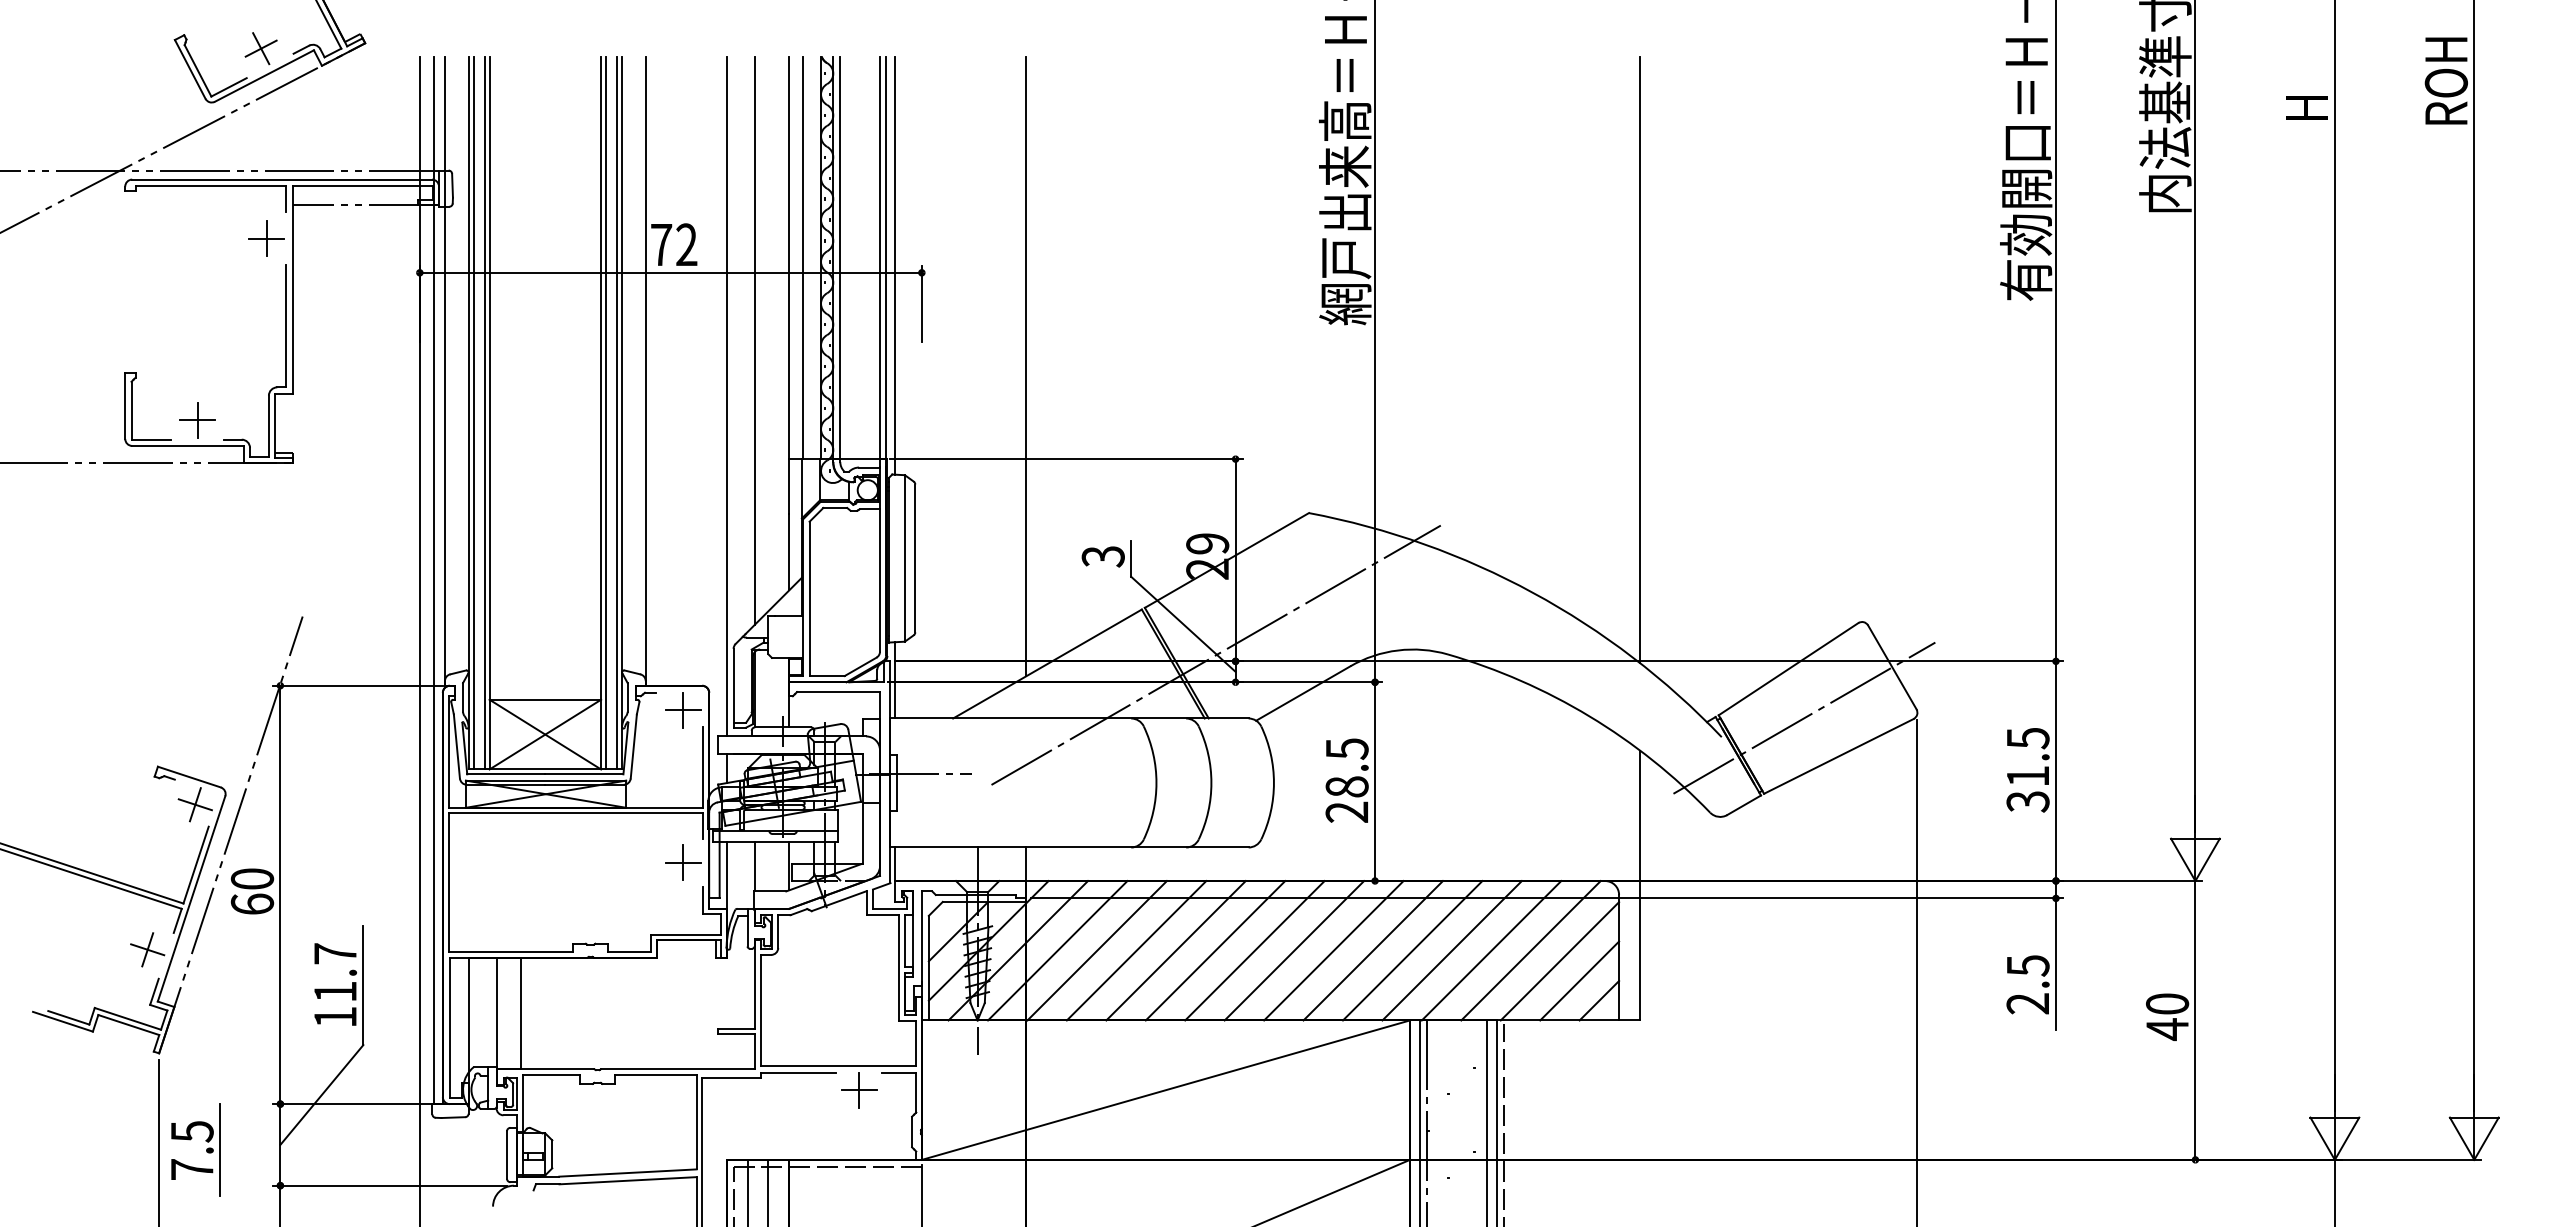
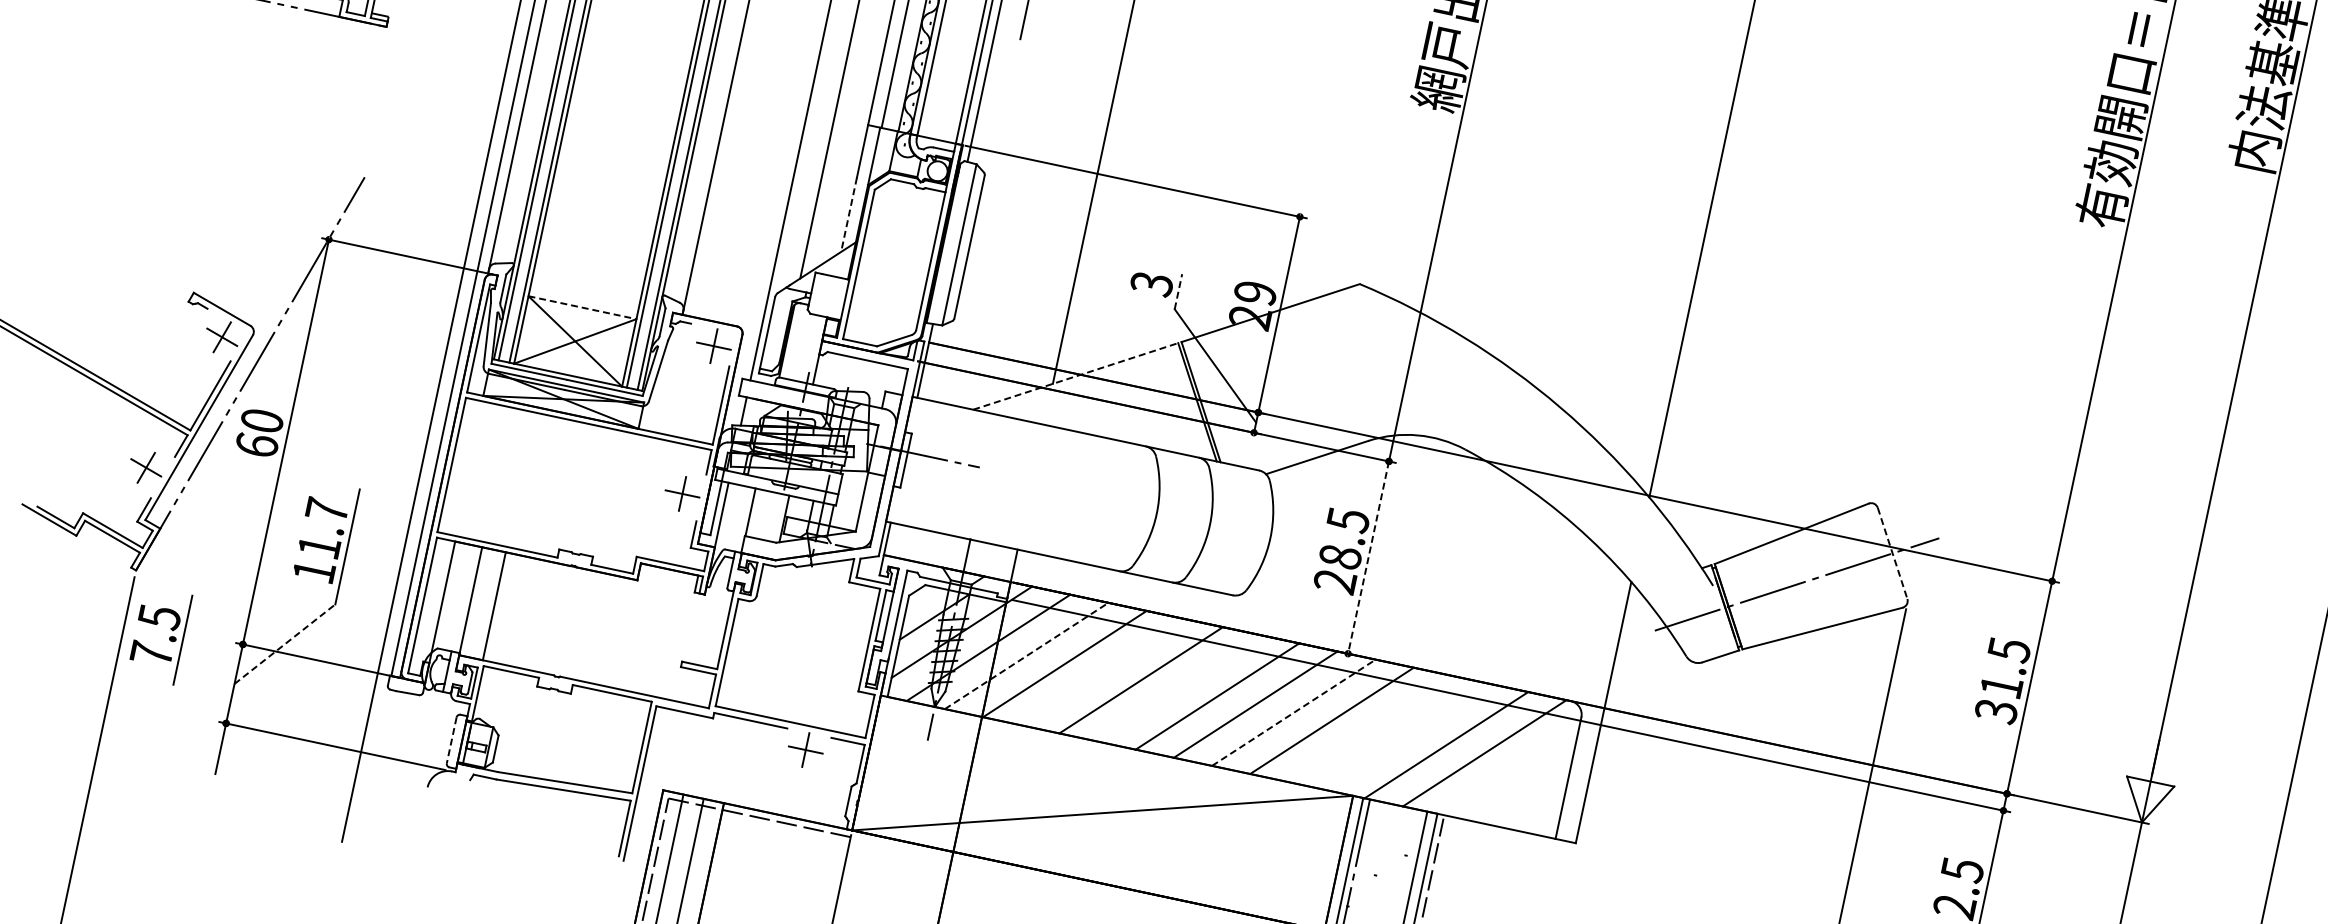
line: (789, 552) -> (849, 215), solid -> dashed
line: (1131, 558) -> (1178, 291), solid -> dashed
line: (1215, 654) -> (1240, 401), removed
line: (1047, 664) -> (1075, 376), solid -> dashed
line: (1892, 667) -> (1892, 553), solid -> dashed
line: (545, 699) -> (582, 307), solid -> dashed
line: (1375, 782) -> (1368, 558), solid -> dashed
line: (1057, 950) -> (1026, 655), solid -> dashed
line: (1136, 950) -> (1102, 671), removed
line: (1215, 950) -> (1179, 688), removed
line: (1333, 950) -> (1293, 712), solid -> dashed
line: (1412, 950) -> (1370, 728), removed
line: (1451, 950) -> (1407, 736), removed
line: (1559, 961) -> (1510, 769), removed
line: (1579, 980) -> (1525, 792), removed
line: (1599, 1000) -> (1540, 815), removed
line: (321, 1095) -> (284, 644), solid -> dashed
part: (190, 1140) -> (156, 625), moved
line: (507, 1155) -> (452, 740), solid -> dashed

